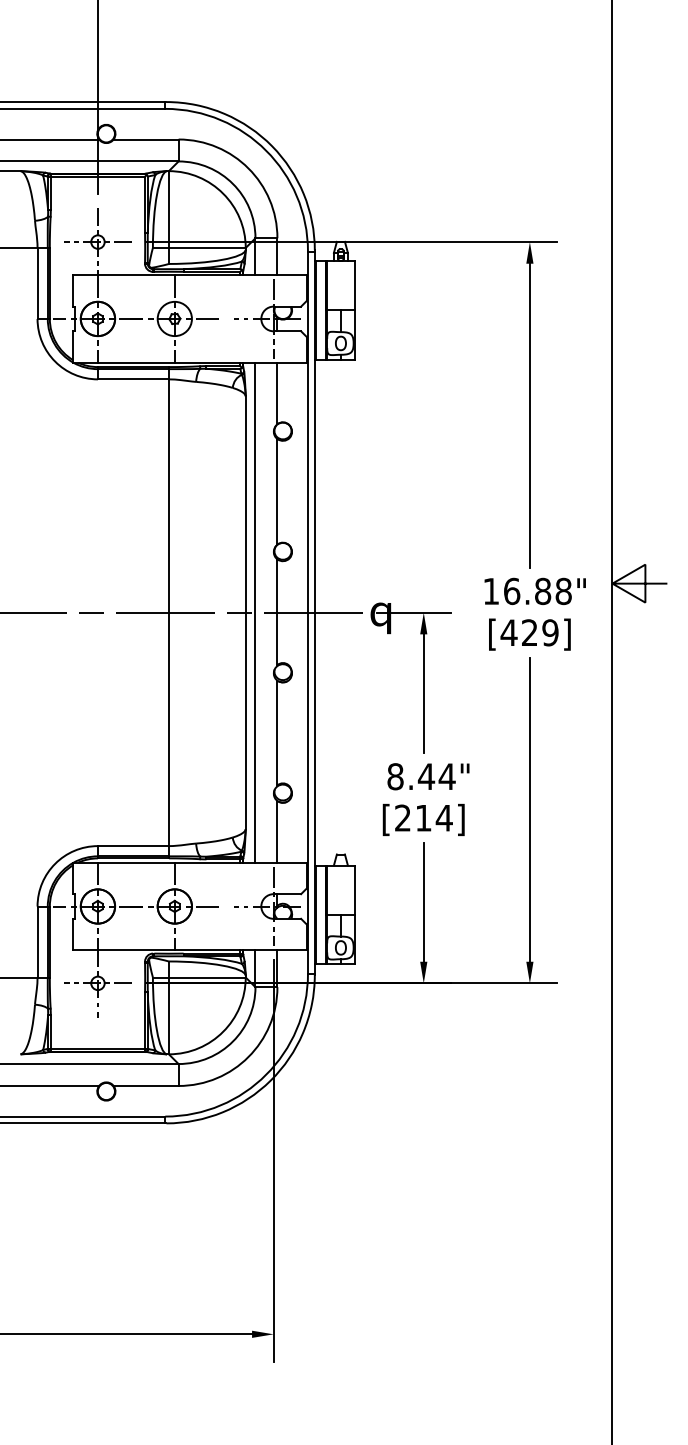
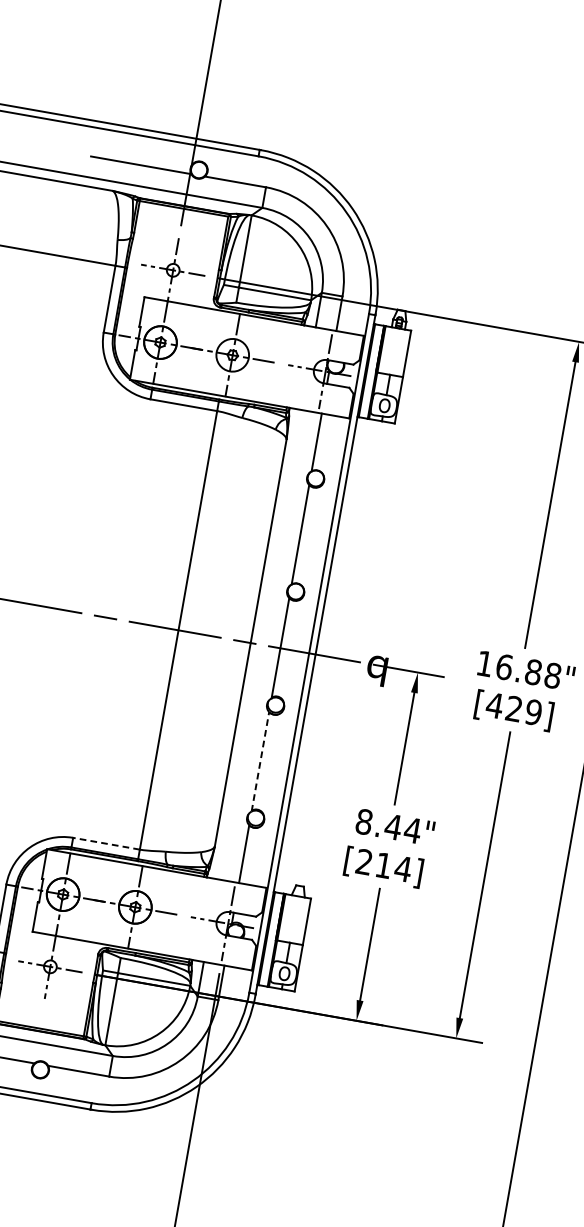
line: (255, 612) -> (259, 644), removed
line: (277, 733) -> (260, 761), solid -> dashed
line: (132, 846) -> (105, 843), solid -> dashed

